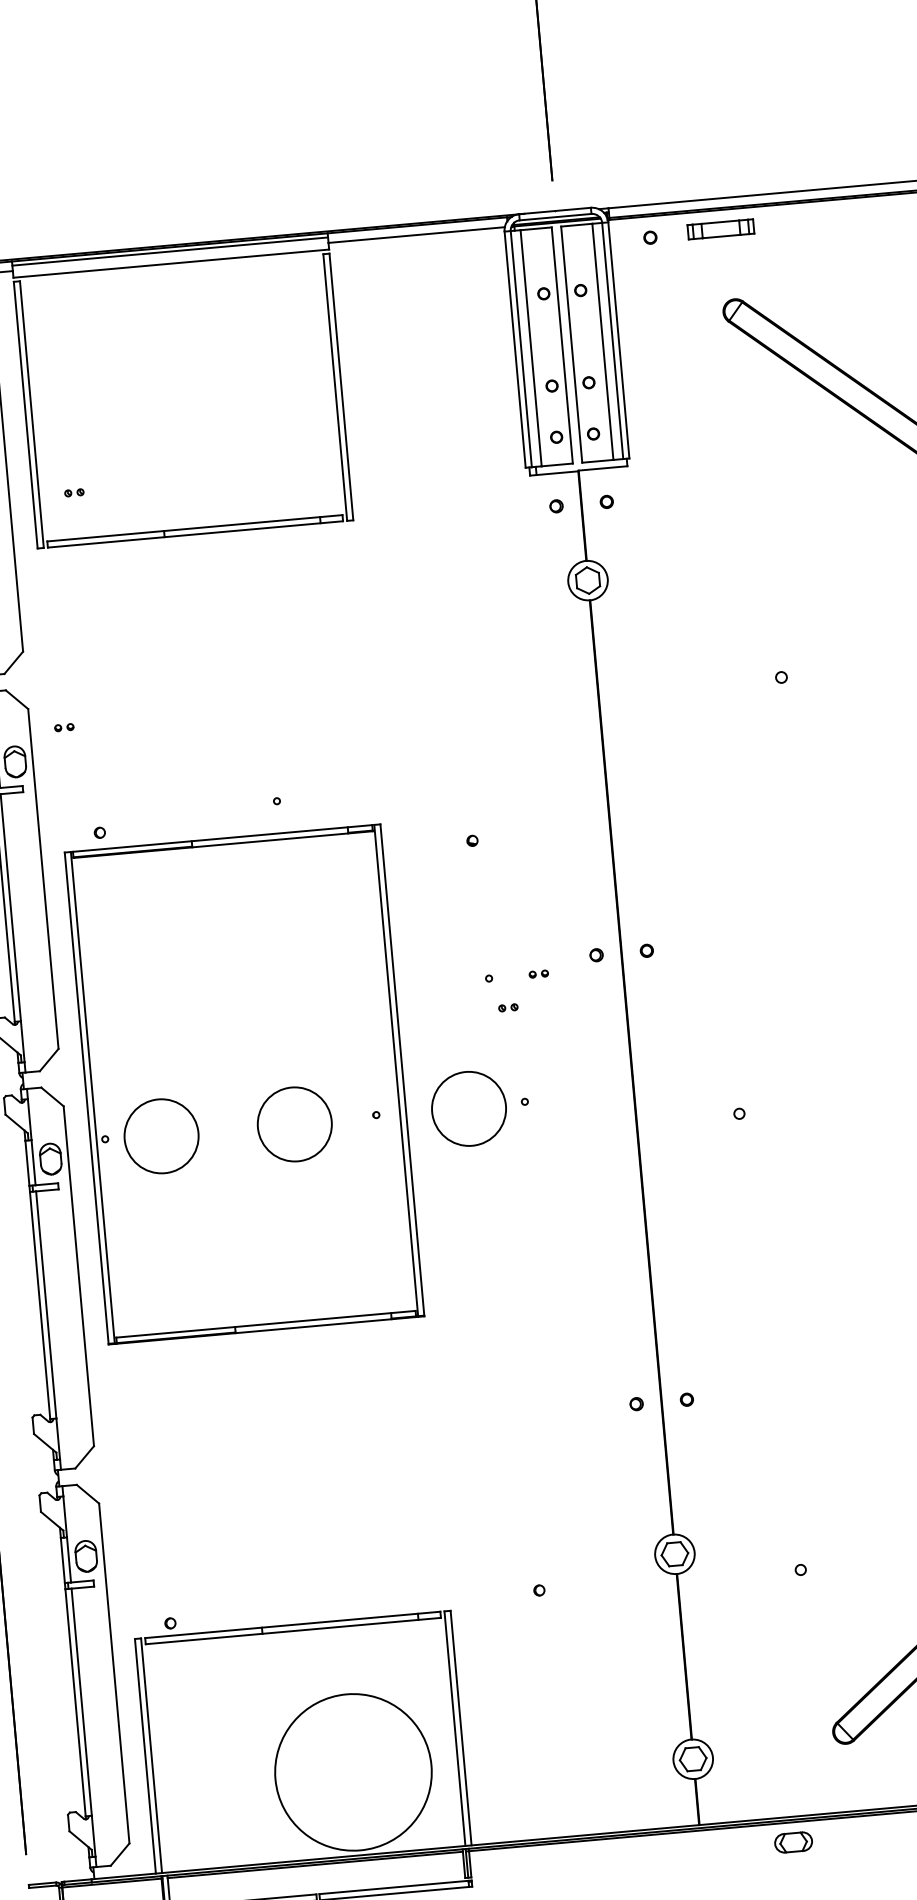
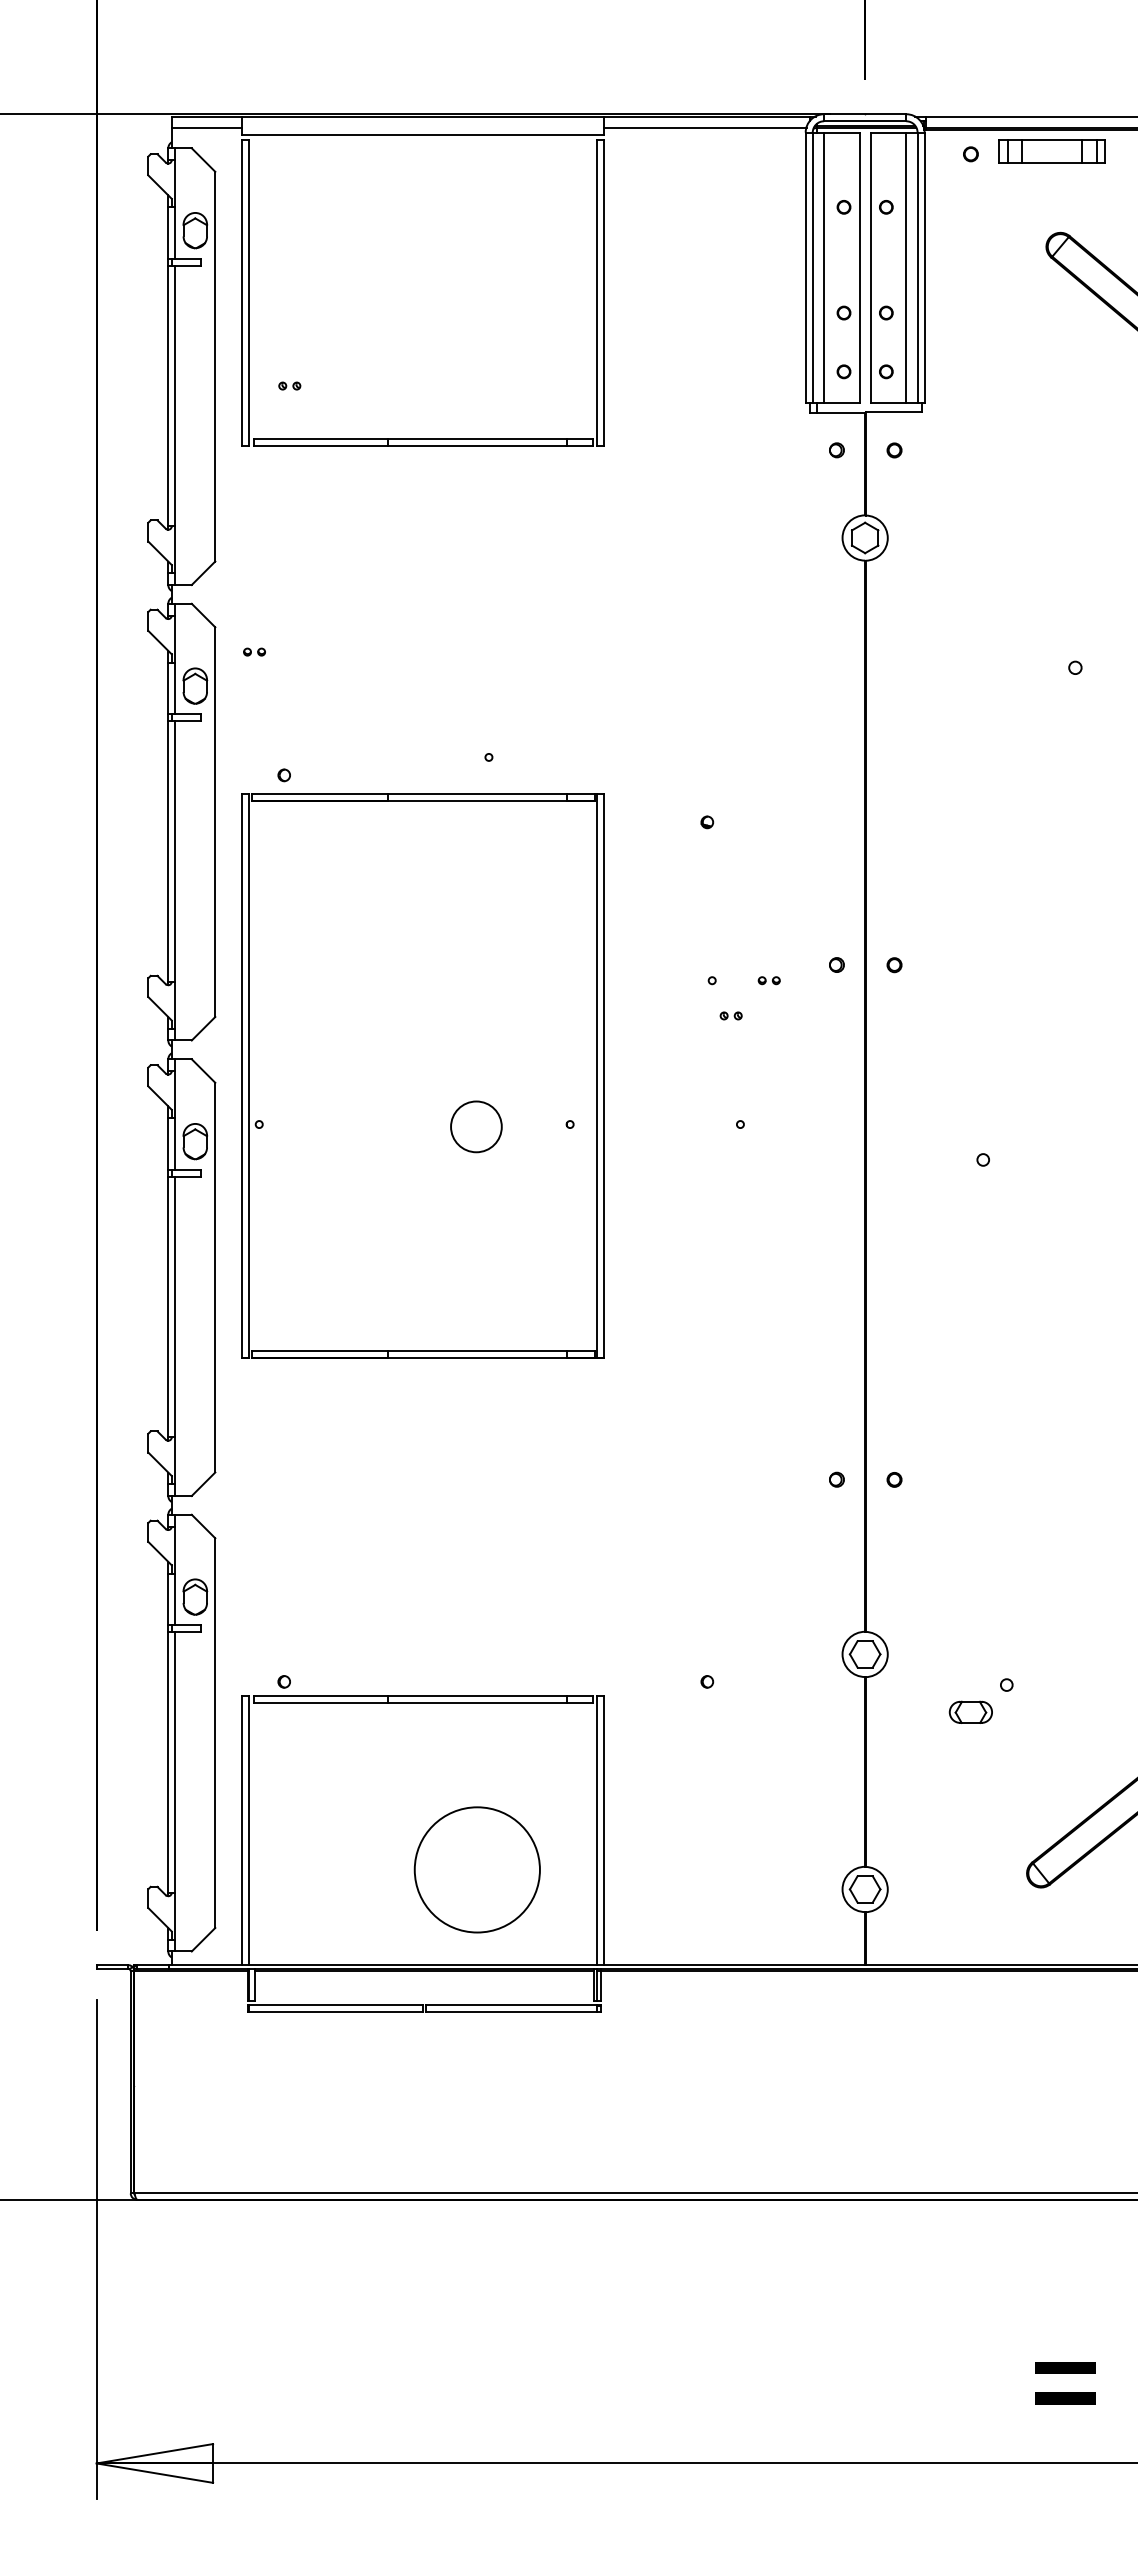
part: (720, 229) -> (1051, 151), size x1.4
line: (170, 251) -> (423, 121), removed
circle: (469, 1108) -> (676, 1126), removed
circle: (294, 1124) -> (476, 1126), size x0.6
circle: (161, 1136) -> (323, 1126), removed
circle: (352, 1772) -> (476, 1869), size x0.7
part: (793, 1841) -> (970, 1711), moved

